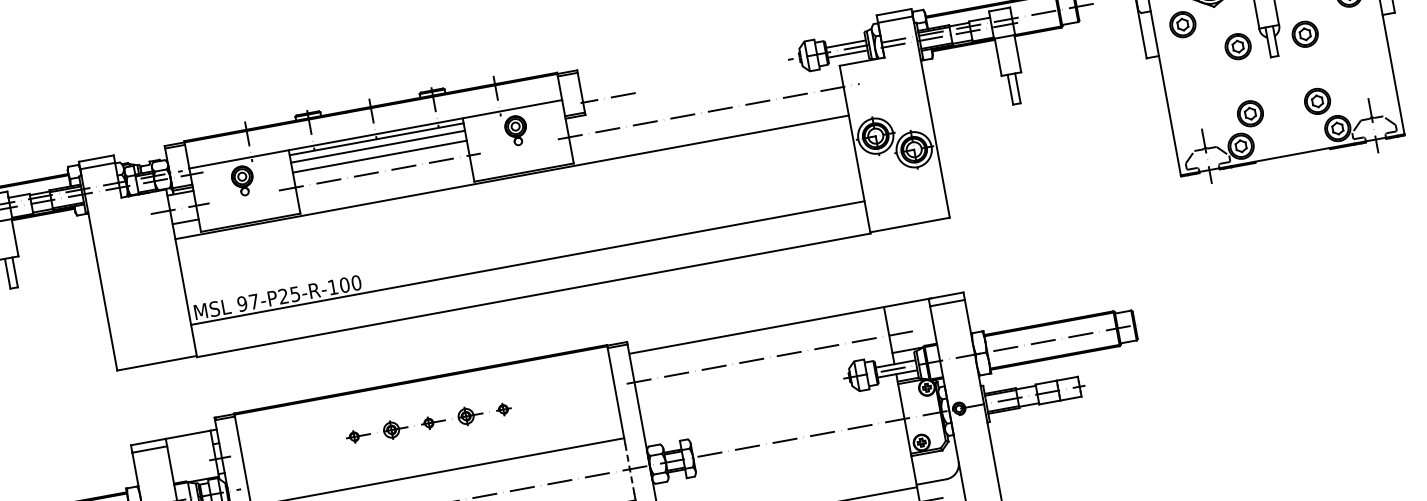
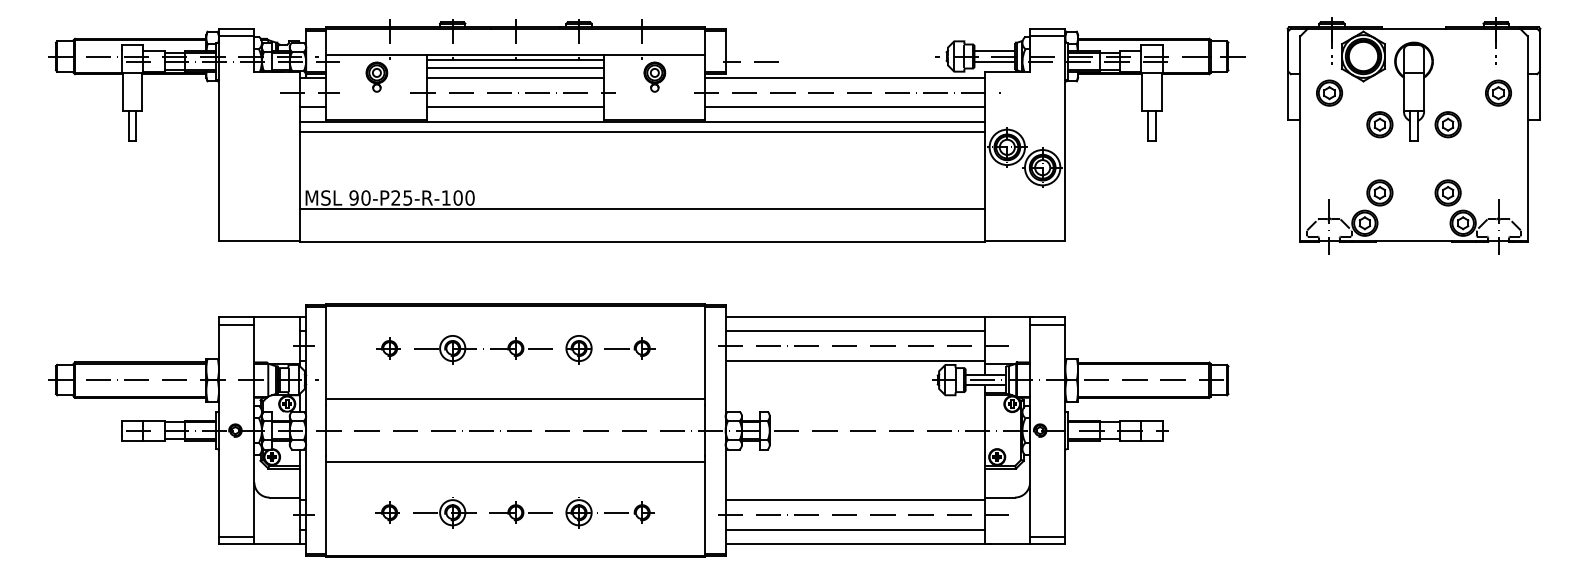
line: (703, 96) -> (844, 77), added
line: (708, 126) -> (844, 107), added
line: (384, 185) -> (515, 107), added
line: (513, 187) -> (641, 132), added
text: (253, 301) -> (365, 197), 97-P25-R-100 -> 90-P25-R-100
line: (759, 343) -> (855, 330), added
line: (765, 374) -> (855, 361), added
part: (428, 423) -> (515, 349), size x1.67
line: (630, 469) -> (705, 430), dashed -> solid

